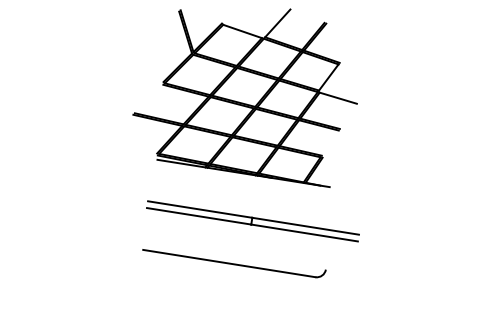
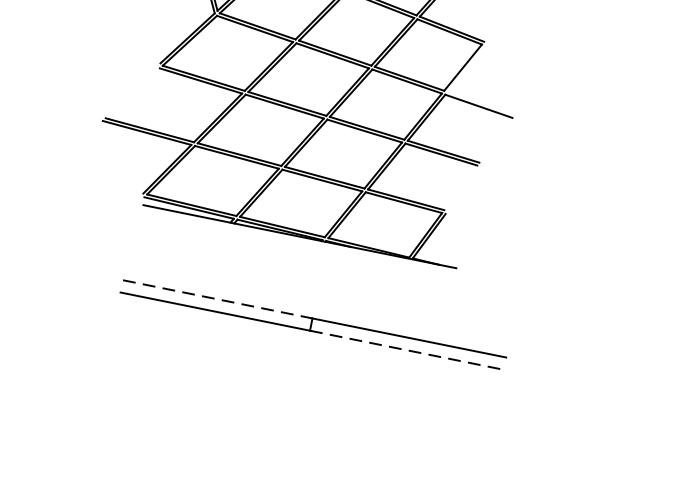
line: (200, 209) -> (218, 299), solid -> dashed
line: (304, 233) -> (406, 351), solid -> dashed
part: (234, 263) -> (276, 400), removed

